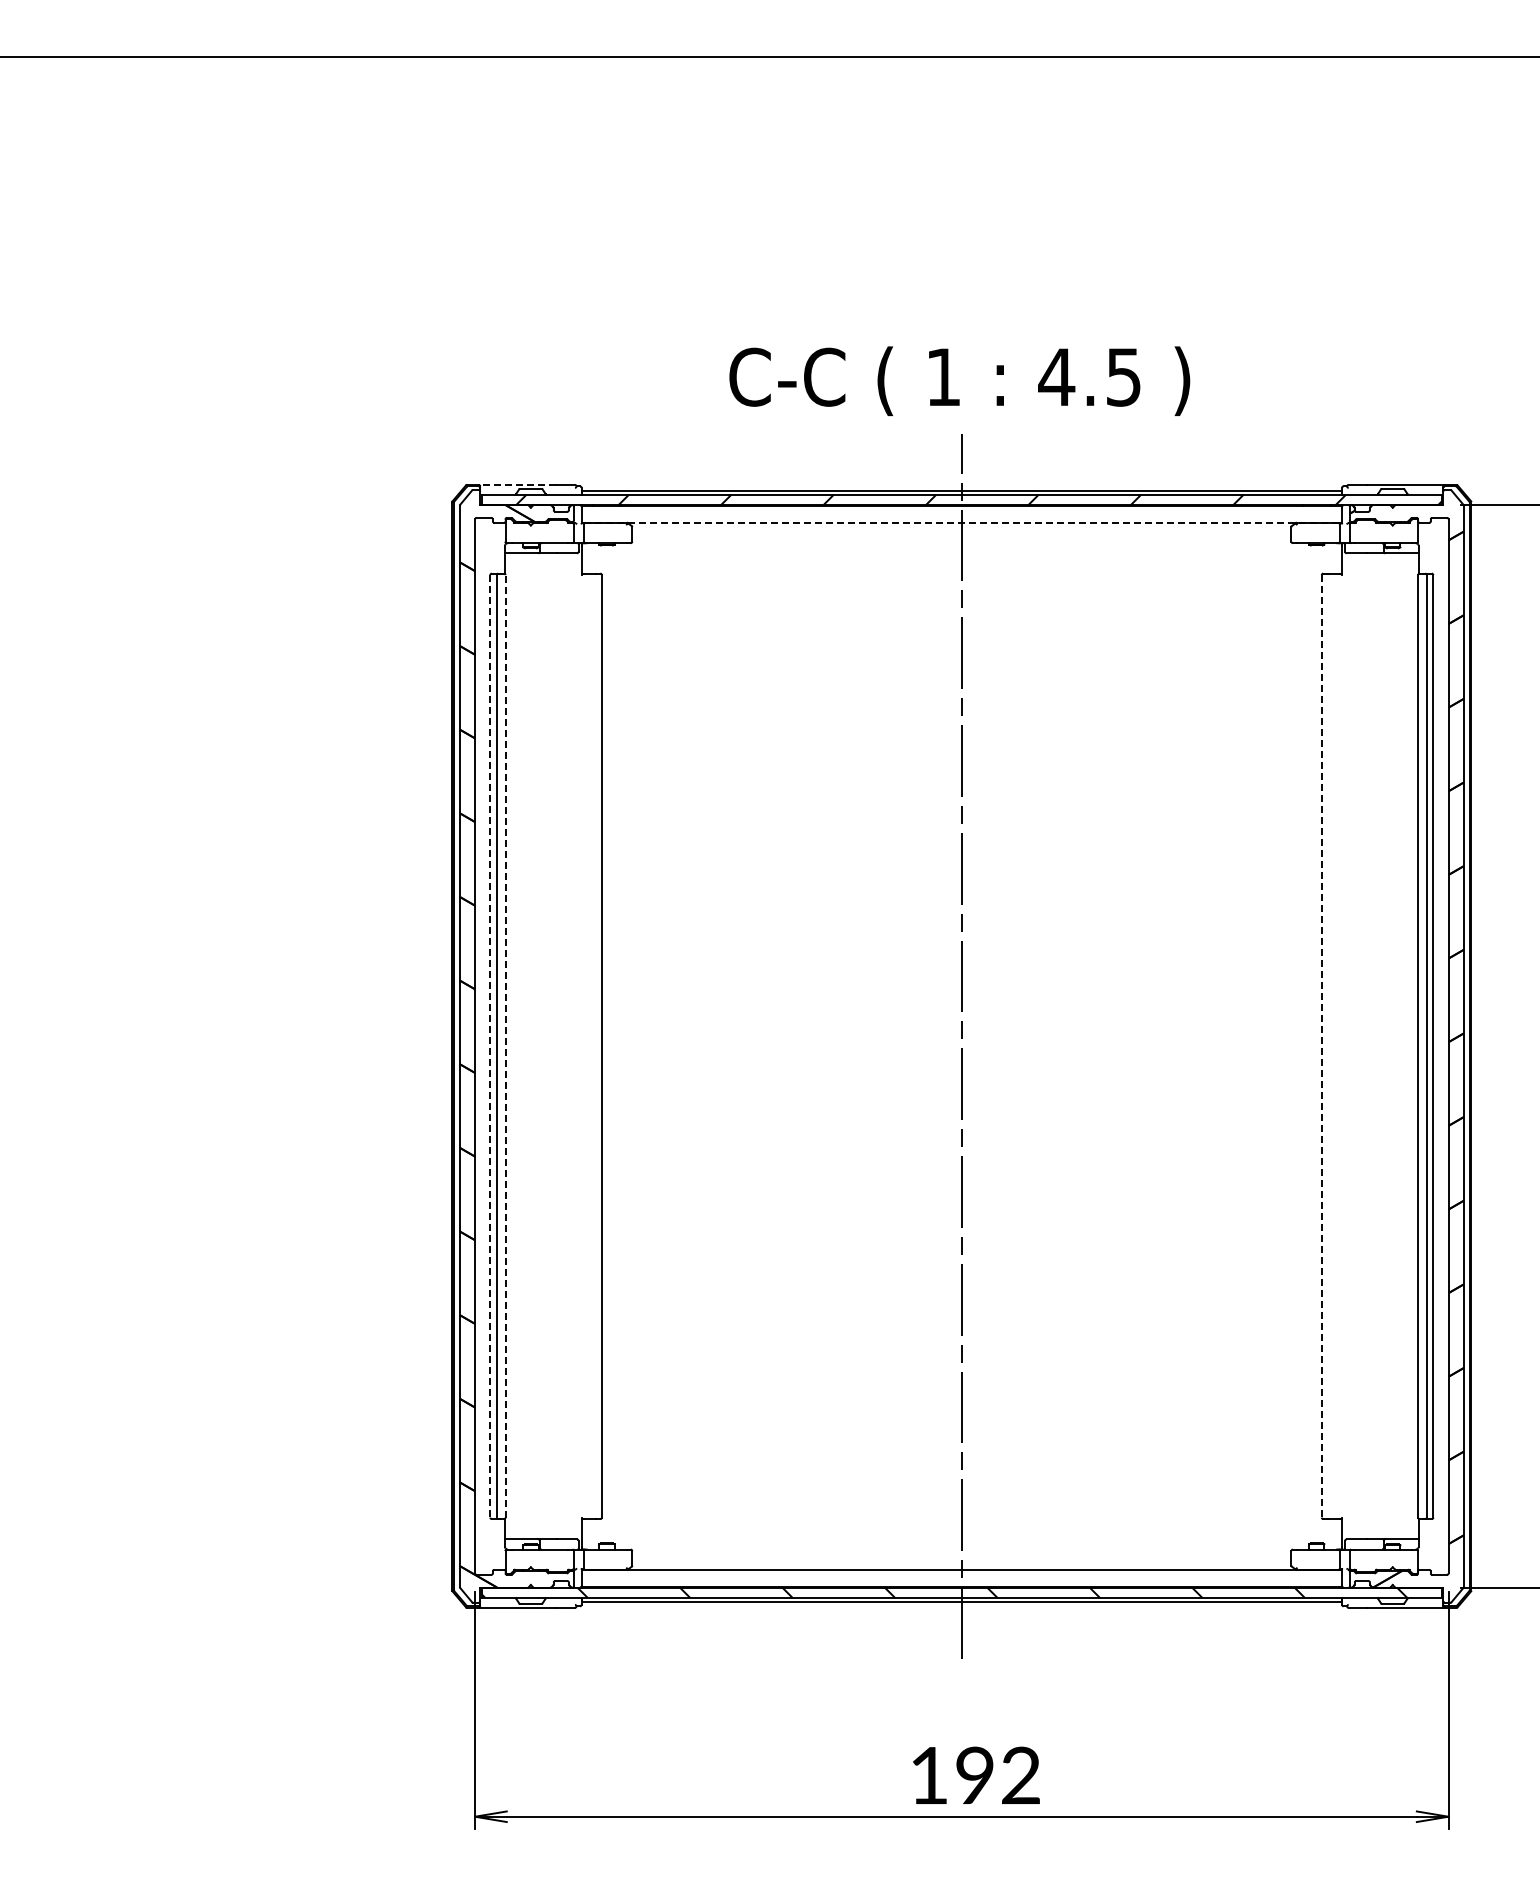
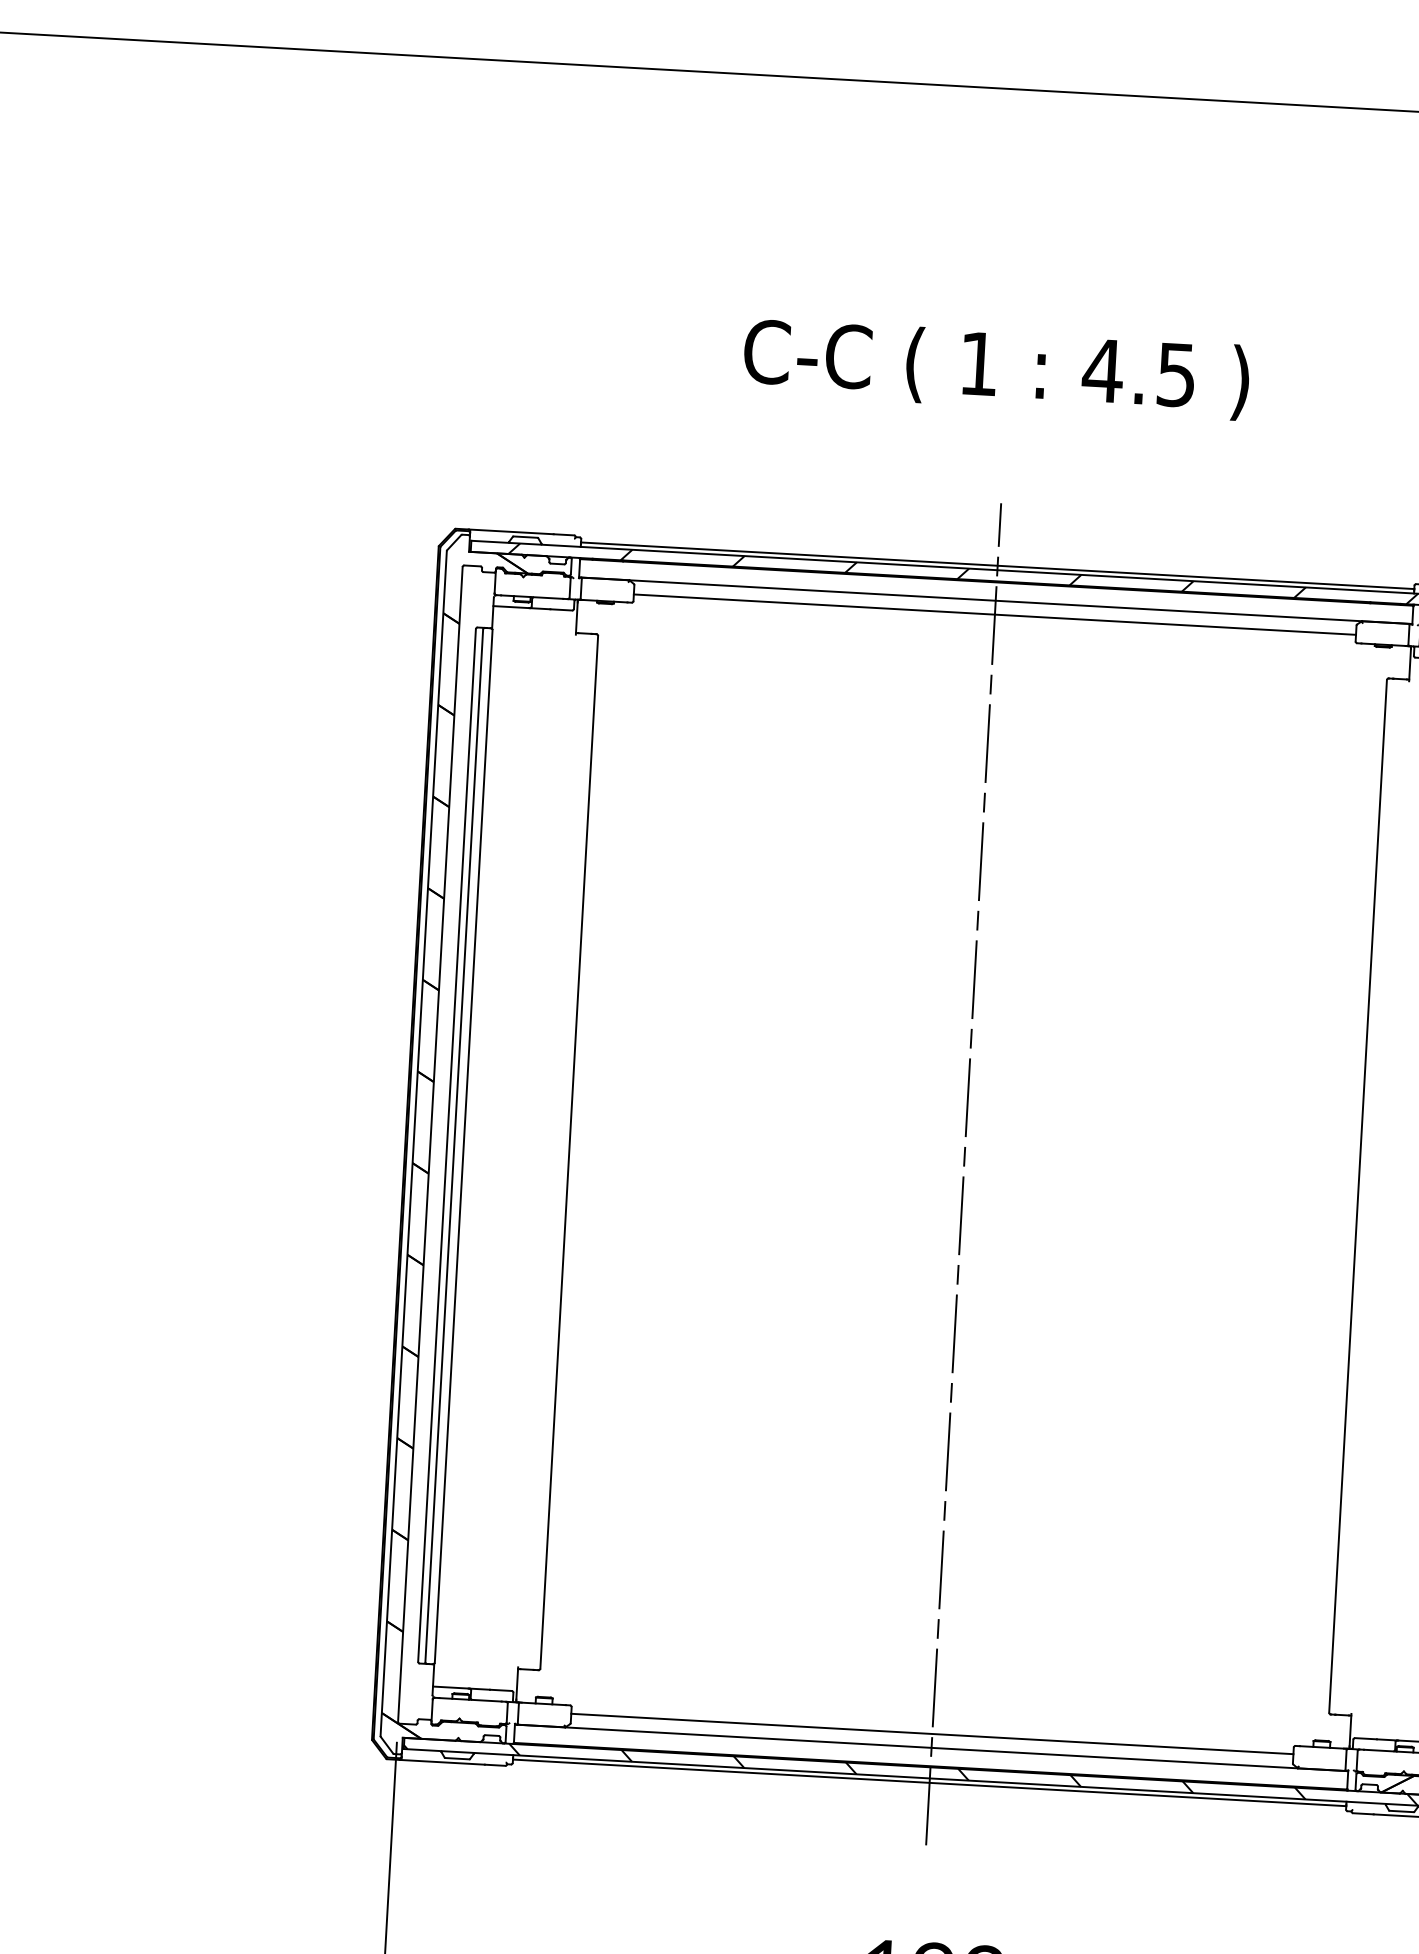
text: (959, 380) -> (996, 368), moved
line: (517, 484) -> (511, 531), dashed -> solid
line: (962, 522) -> (996, 600), dashed -> solid
line: (961, 535) -> (994, 614), added
line: (505, 1045) -> (463, 1145), dashed -> solid
line: (490, 1046) -> (447, 1145), dashed -> solid
line: (1321, 1046) -> (1357, 1196), dashed -> solid
line: (961, 1557) -> (931, 1734), added

